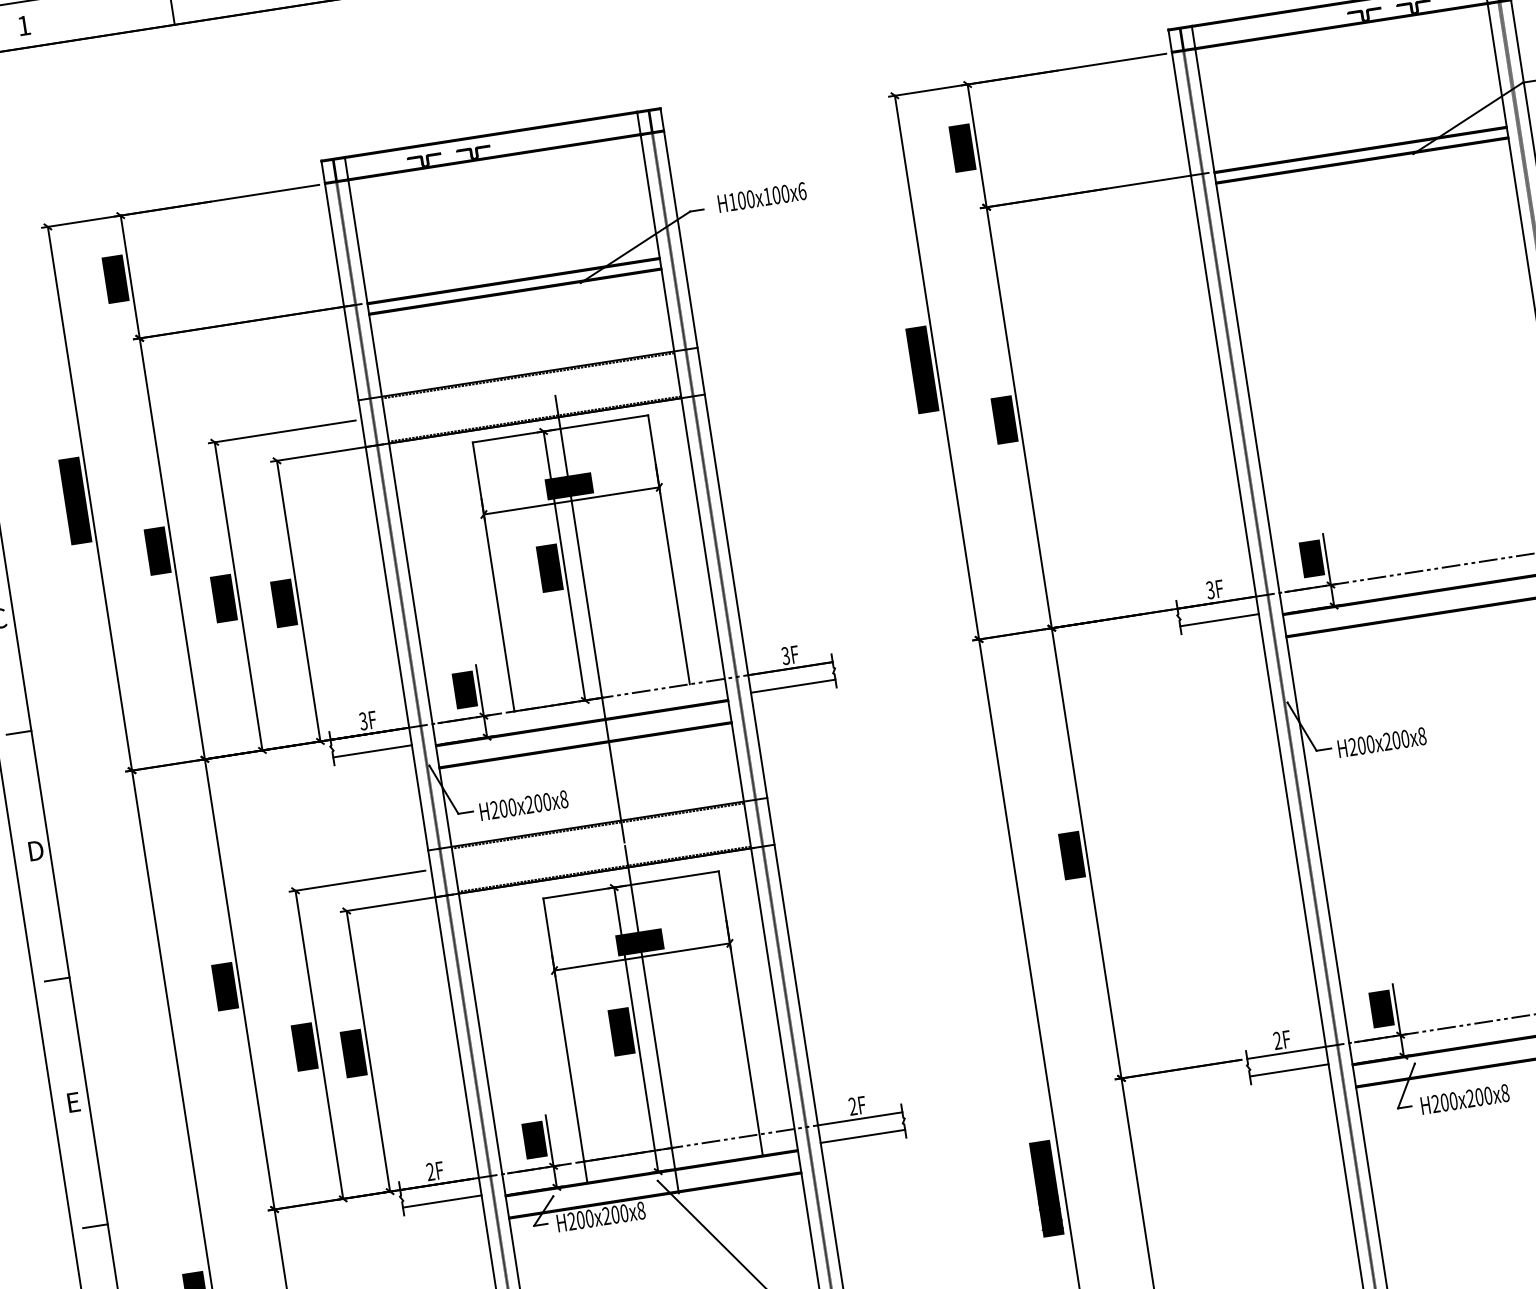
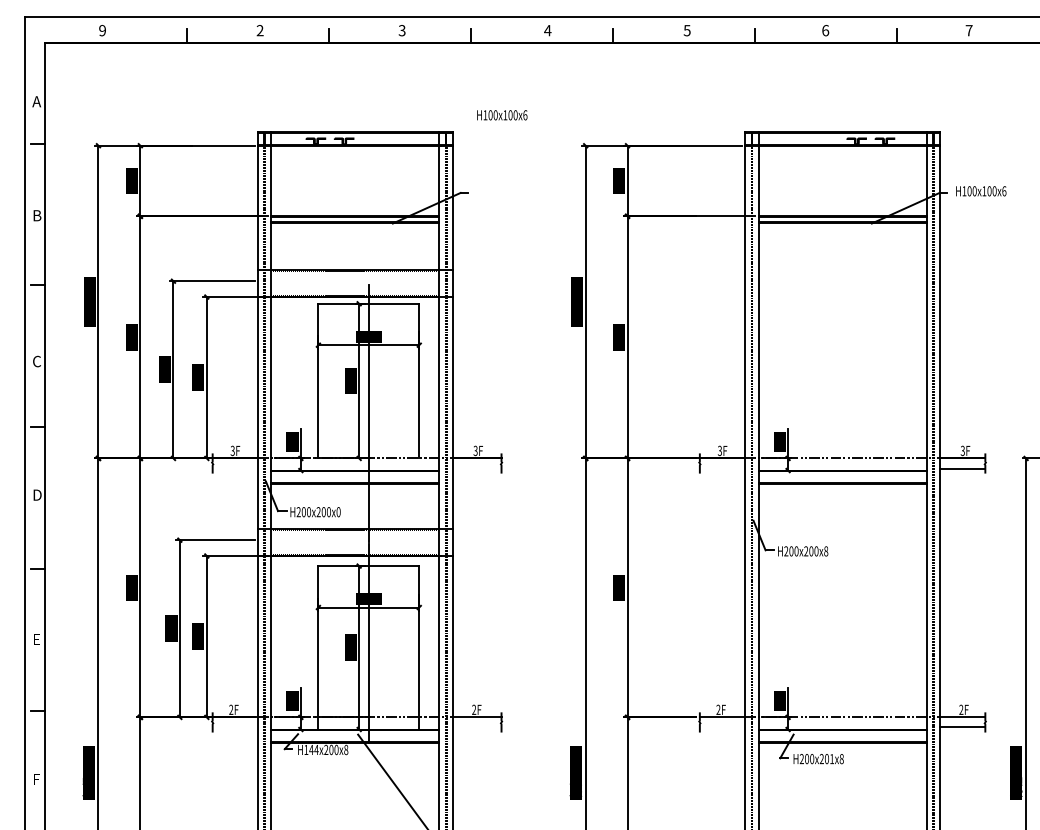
text: (23, 25) -> (102, 30), 1 -> 9
text: (762, 197) -> (502, 115), moved
line: (1219, 620) -> (722, 468), removed
line: (791, 686) -> (476, 468), removed
line: (371, 751) -> (234, 468), removed
text: (563, 799) -> (338, 512), H200x200x8 -> H200x200x0
line: (1289, 1070) -> (722, 727), removed
text: (1489, 1096) -> (832, 759), H200x200x8 -> H200x201x8
line: (861, 1136) -> (476, 727), removed
line: (440, 1201) -> (234, 727), removed
text: (580, 1219) -> (311, 749), H200x200x8 -> H144x200x8

